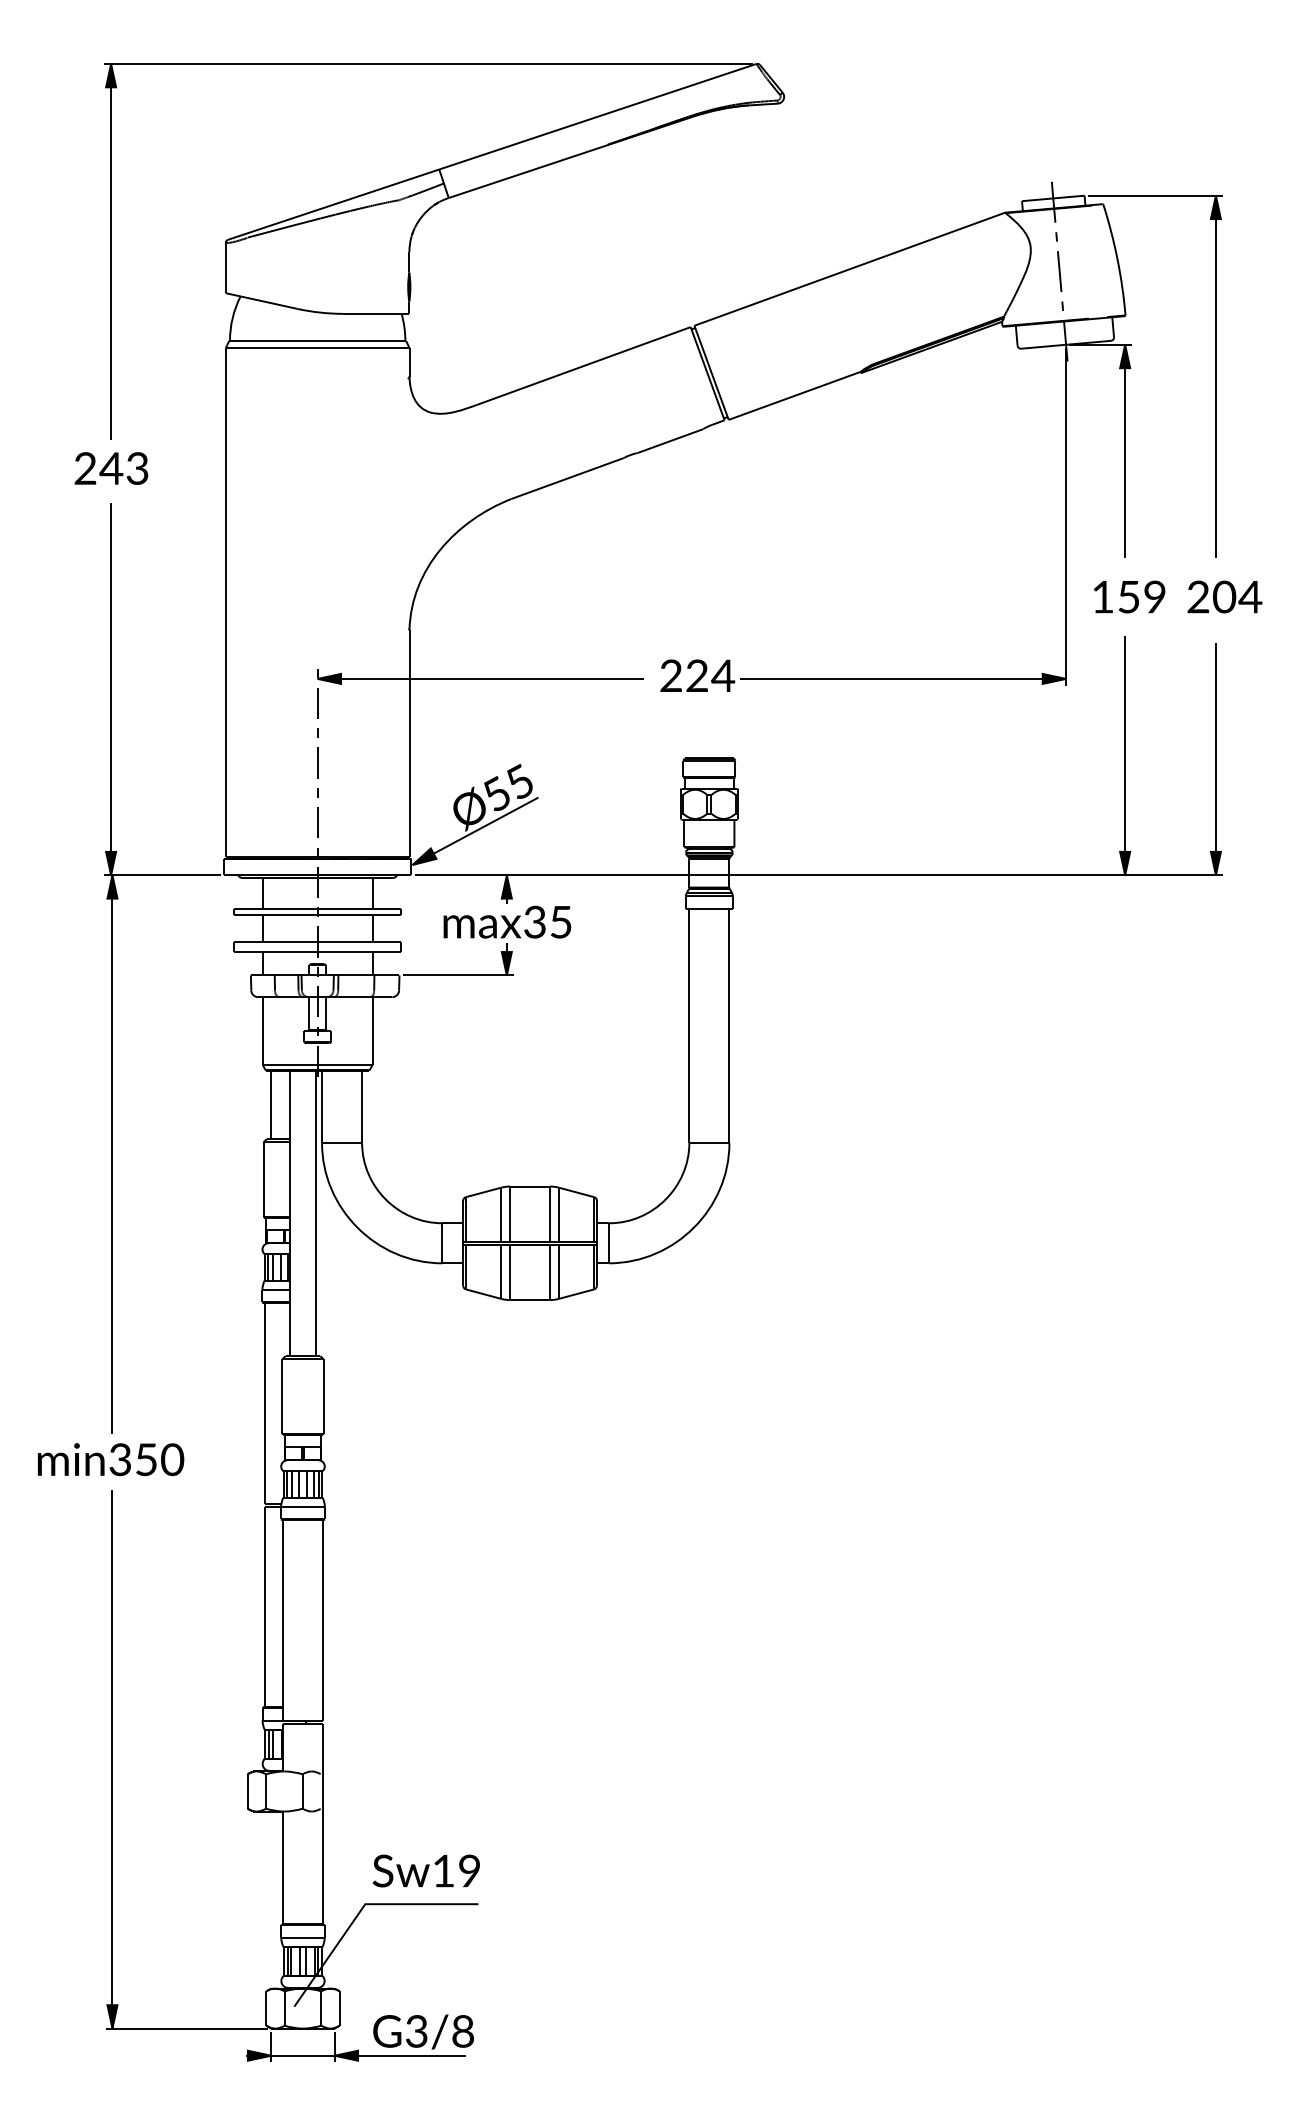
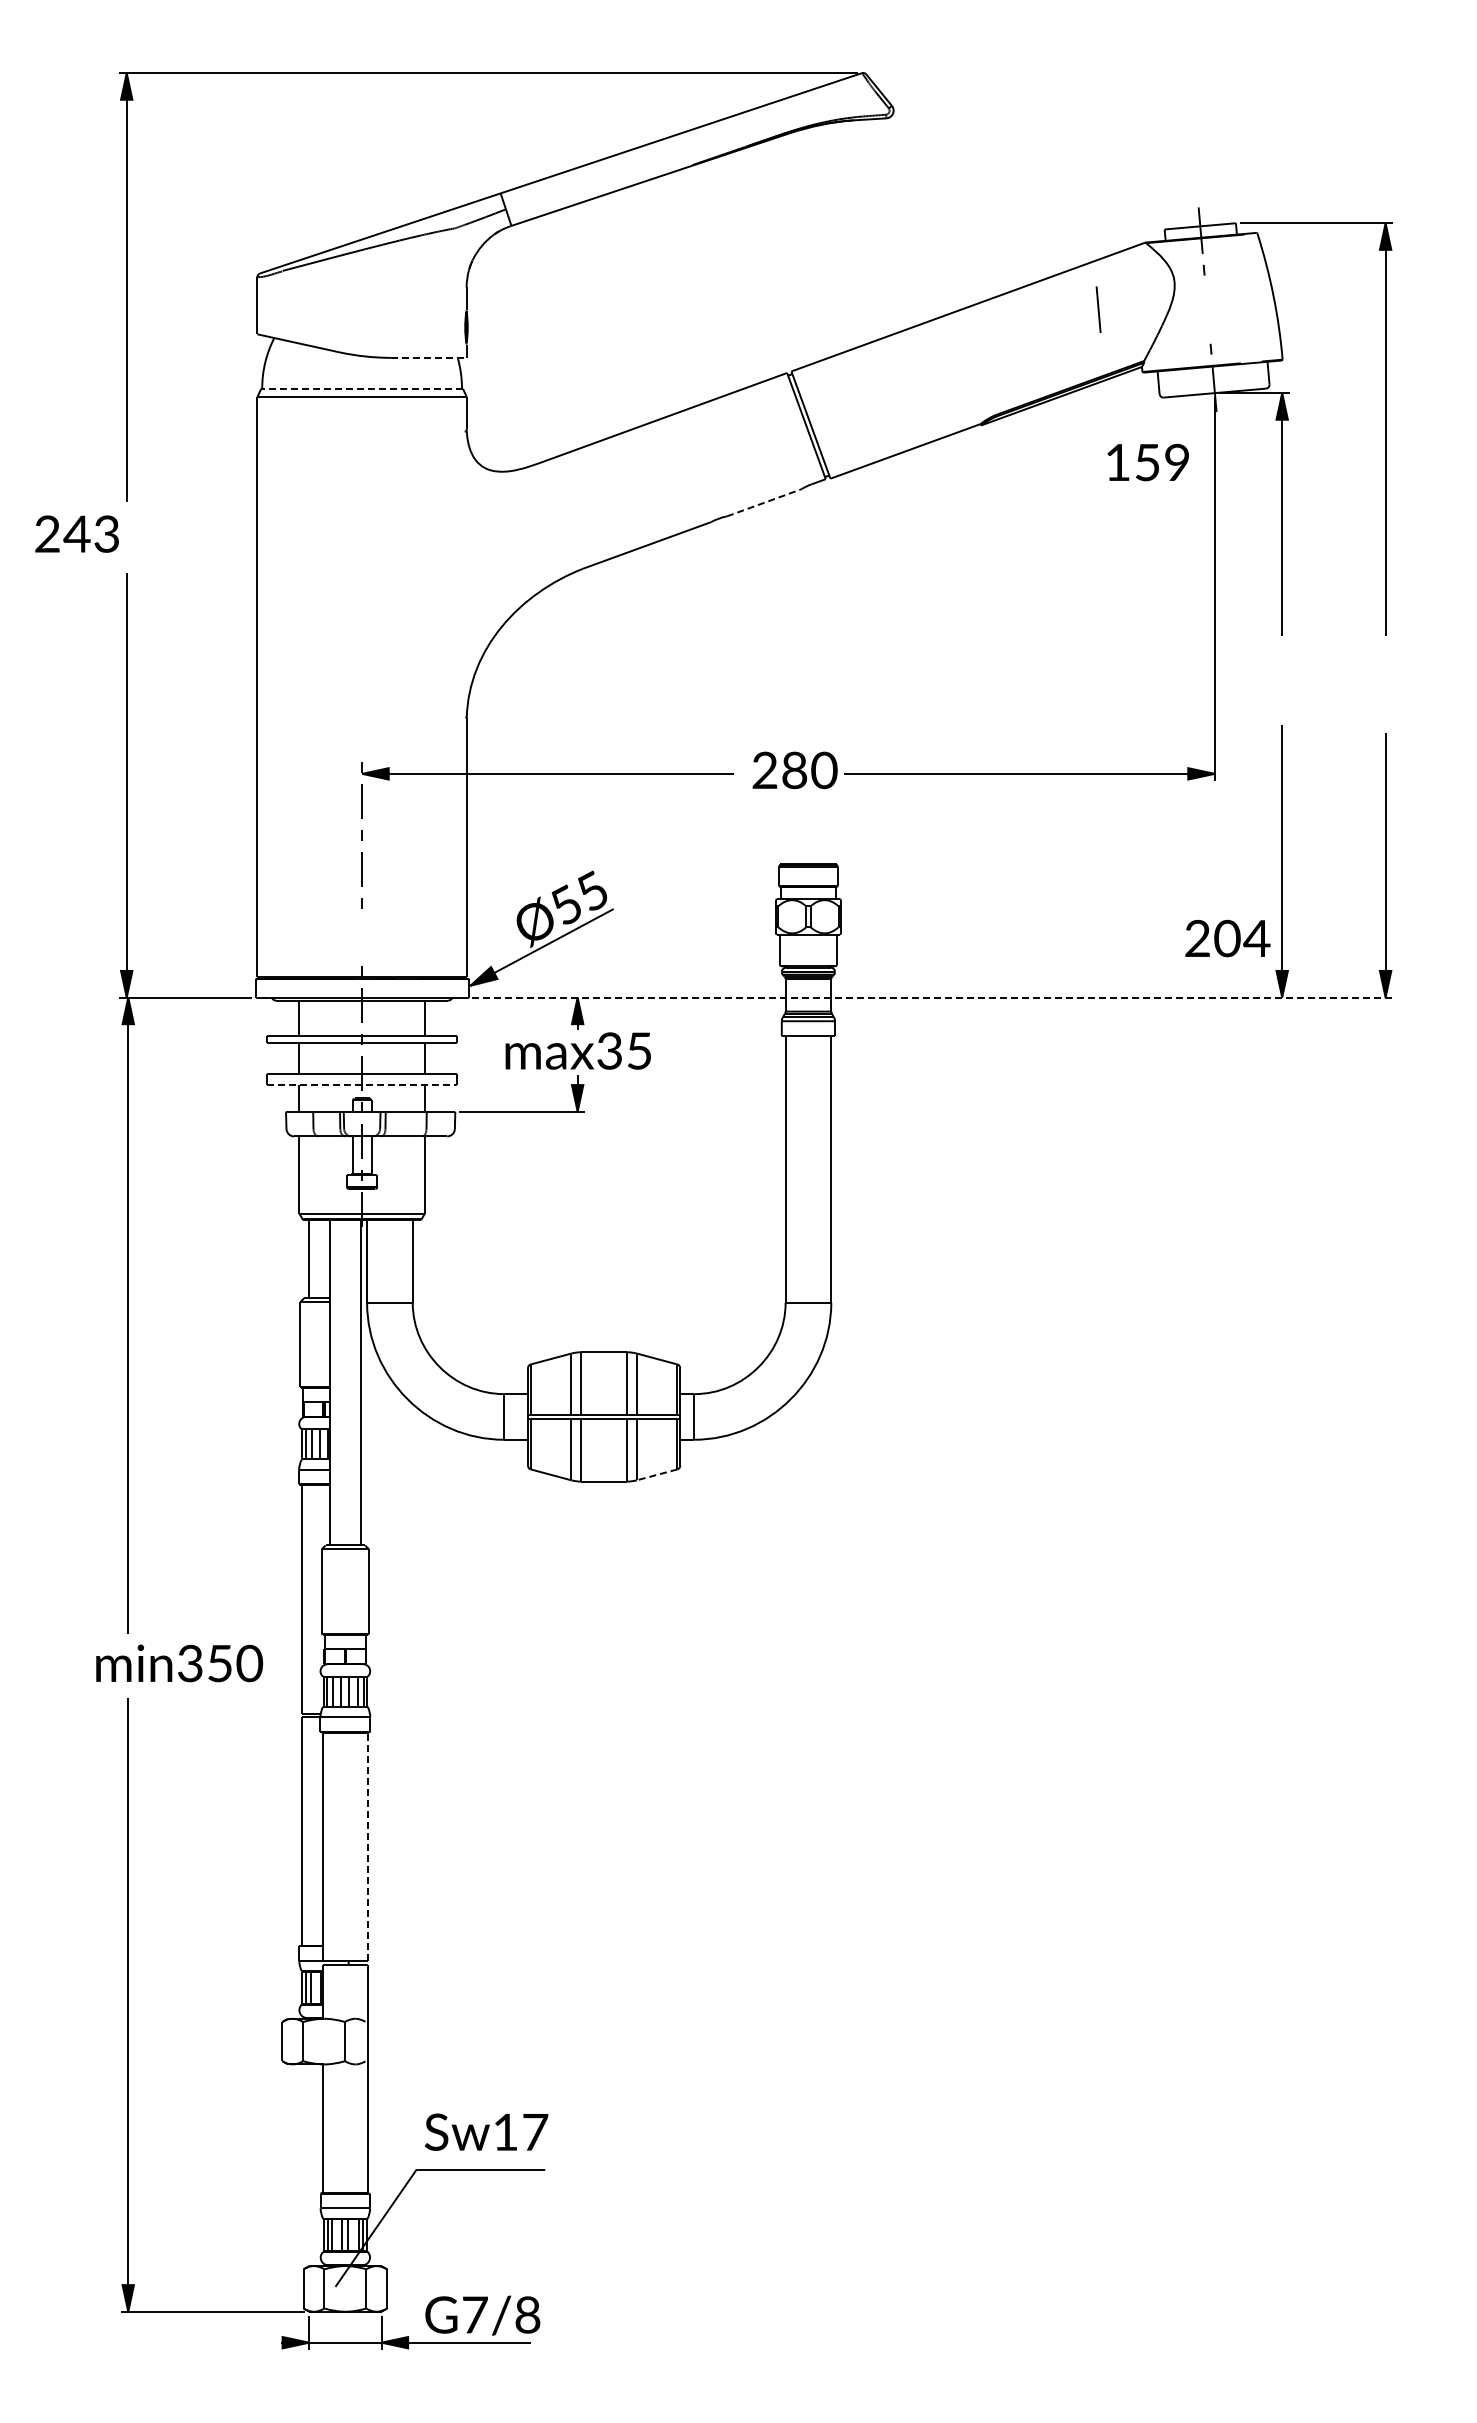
line: (1059, 271) -> (1098, 309), moved
line: (375, 313) -> (428, 357), solid -> dashed
line: (318, 340) -> (362, 388), solid -> dashed
line: (670, 440) -> (764, 502), solid -> dashed
text: (110, 467) -> (76, 533), moved
text: (1128, 596) -> (1147, 462), moved
text: (1224, 596) -> (1227, 938), moved
text: (710, 675) -> (809, 770), 224 -> 280
line: (317, 822) -> (361, 937), removed
line: (819, 875) -> (933, 997), solid -> dashed
line: (318, 952) -> (362, 1085), solid -> dashed
line: (576, 1294) -> (656, 1475), solid -> dashed
text: (110, 1459) -> (179, 1663), moved
line: (322, 1620) -> (367, 1846), solid -> dashed
text: (469, 1870) -> (535, 2131), Sw19 -> Sw17
text: (416, 2030) -> (474, 2314), G3/8 -> G7/8

